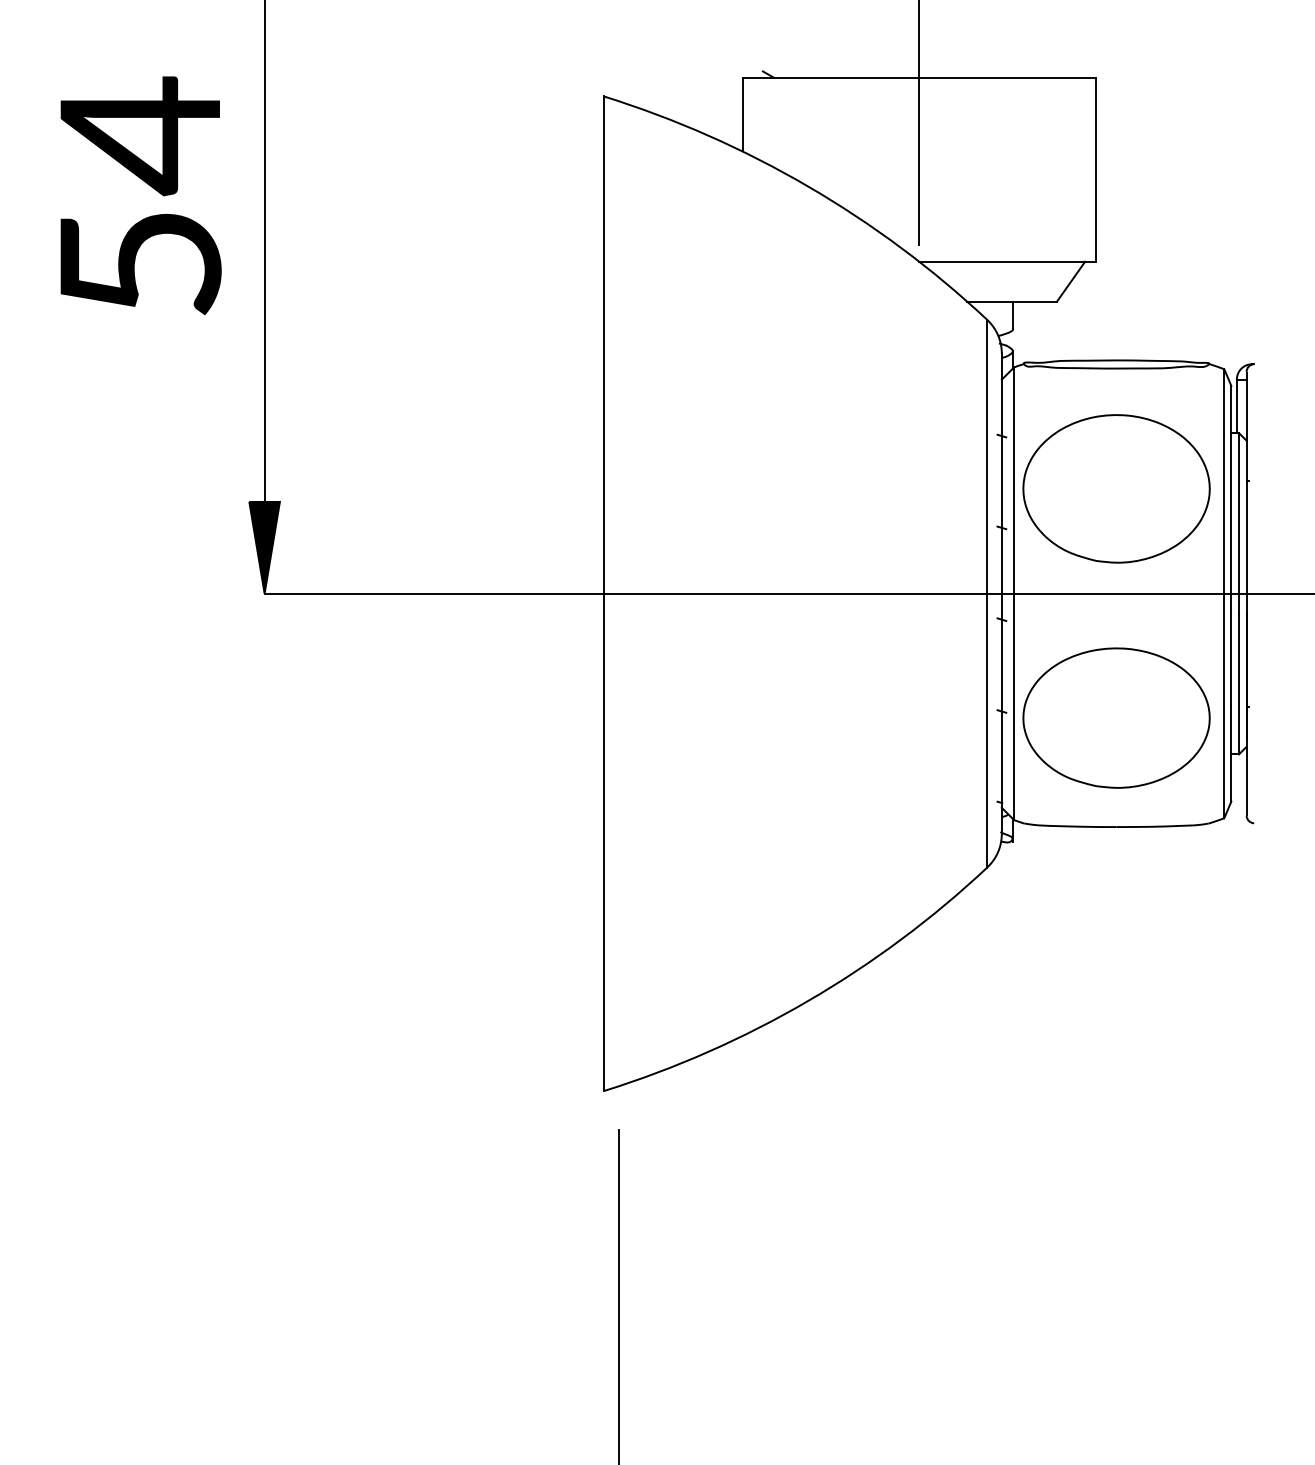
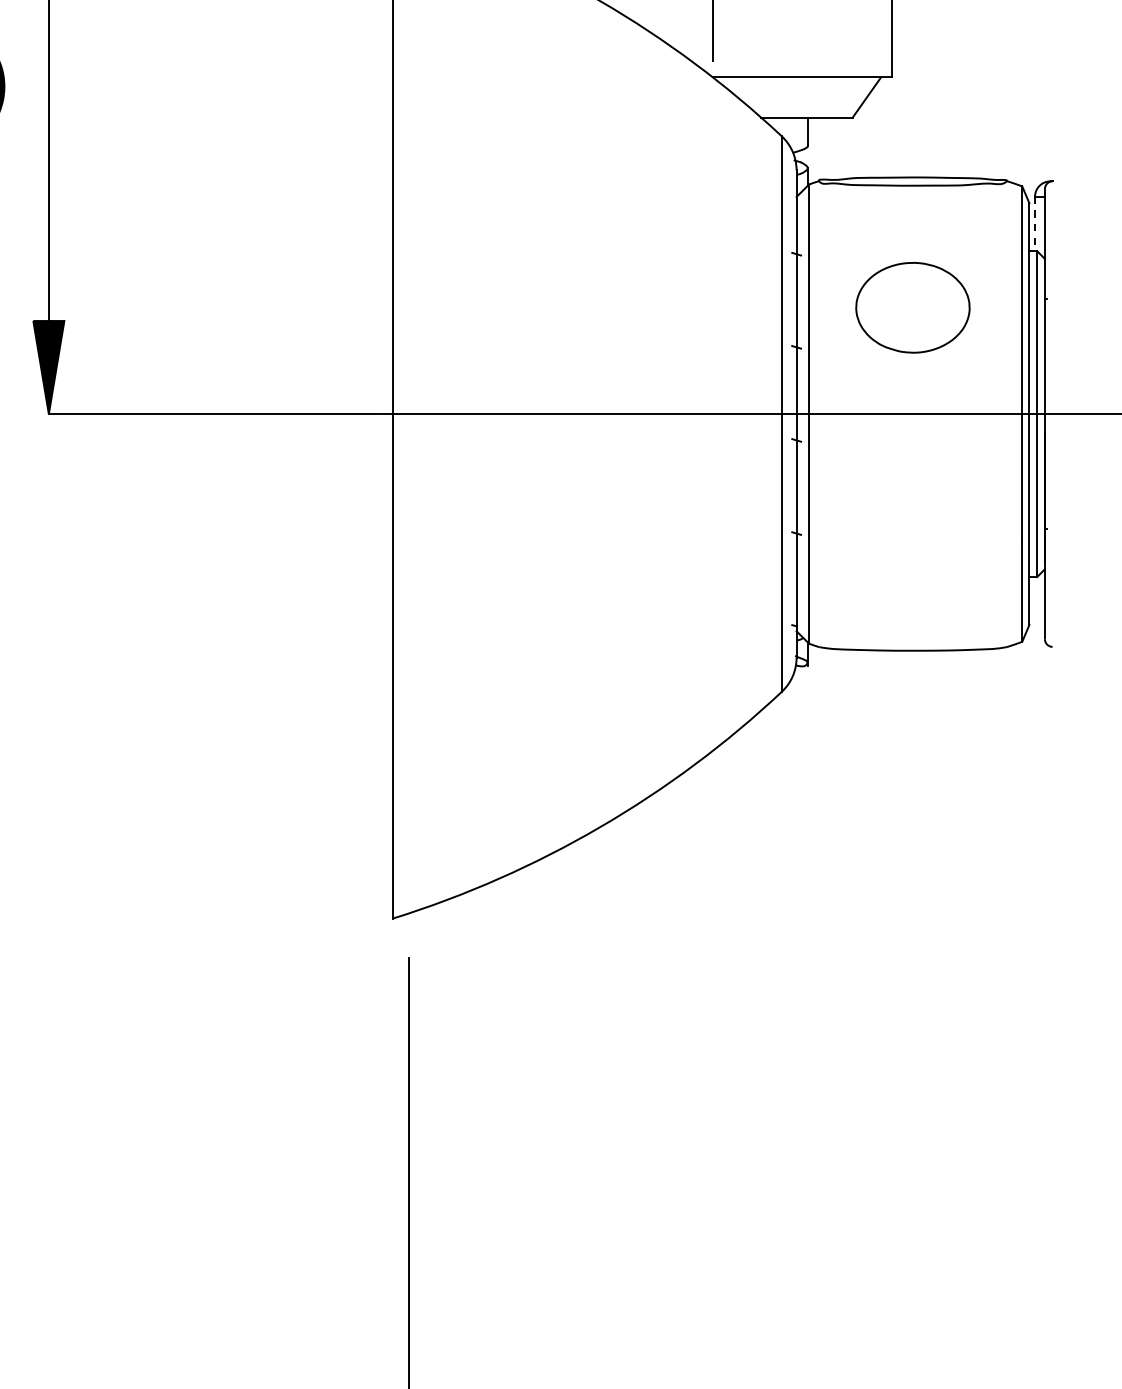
line: (1236, 406) -> (1034, 224), solid -> dashed
part: (1116, 488) -> (912, 307), size x0.6
part: (1116, 717) -> (912, 539), removed

